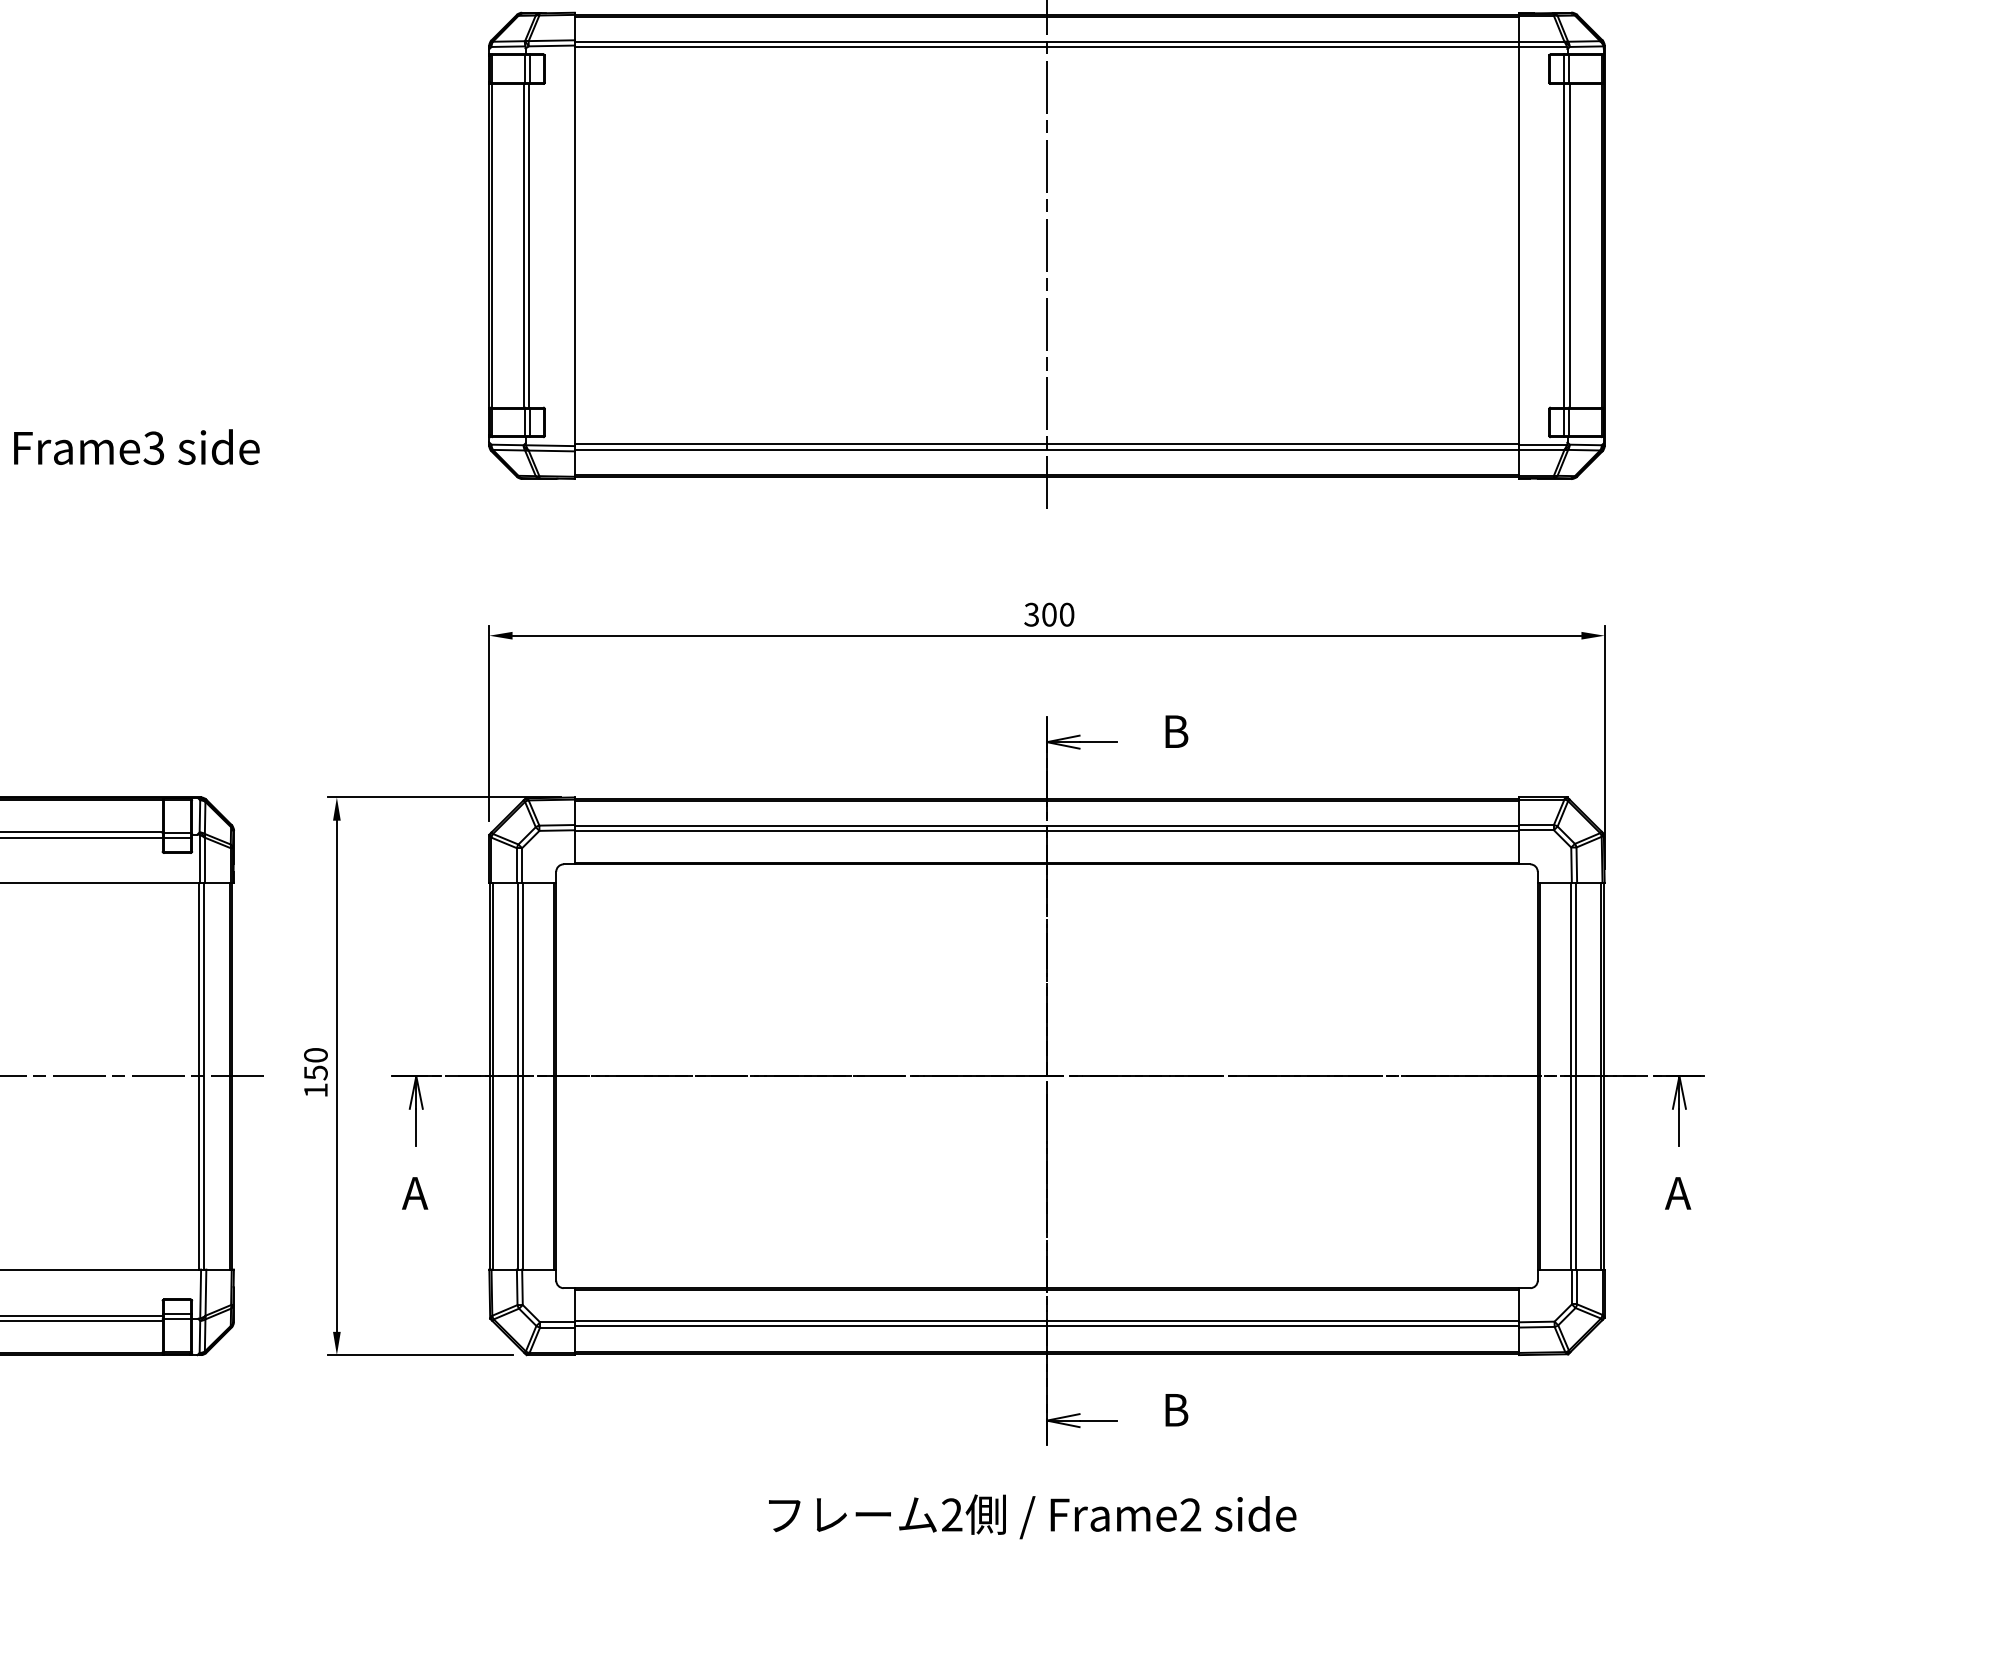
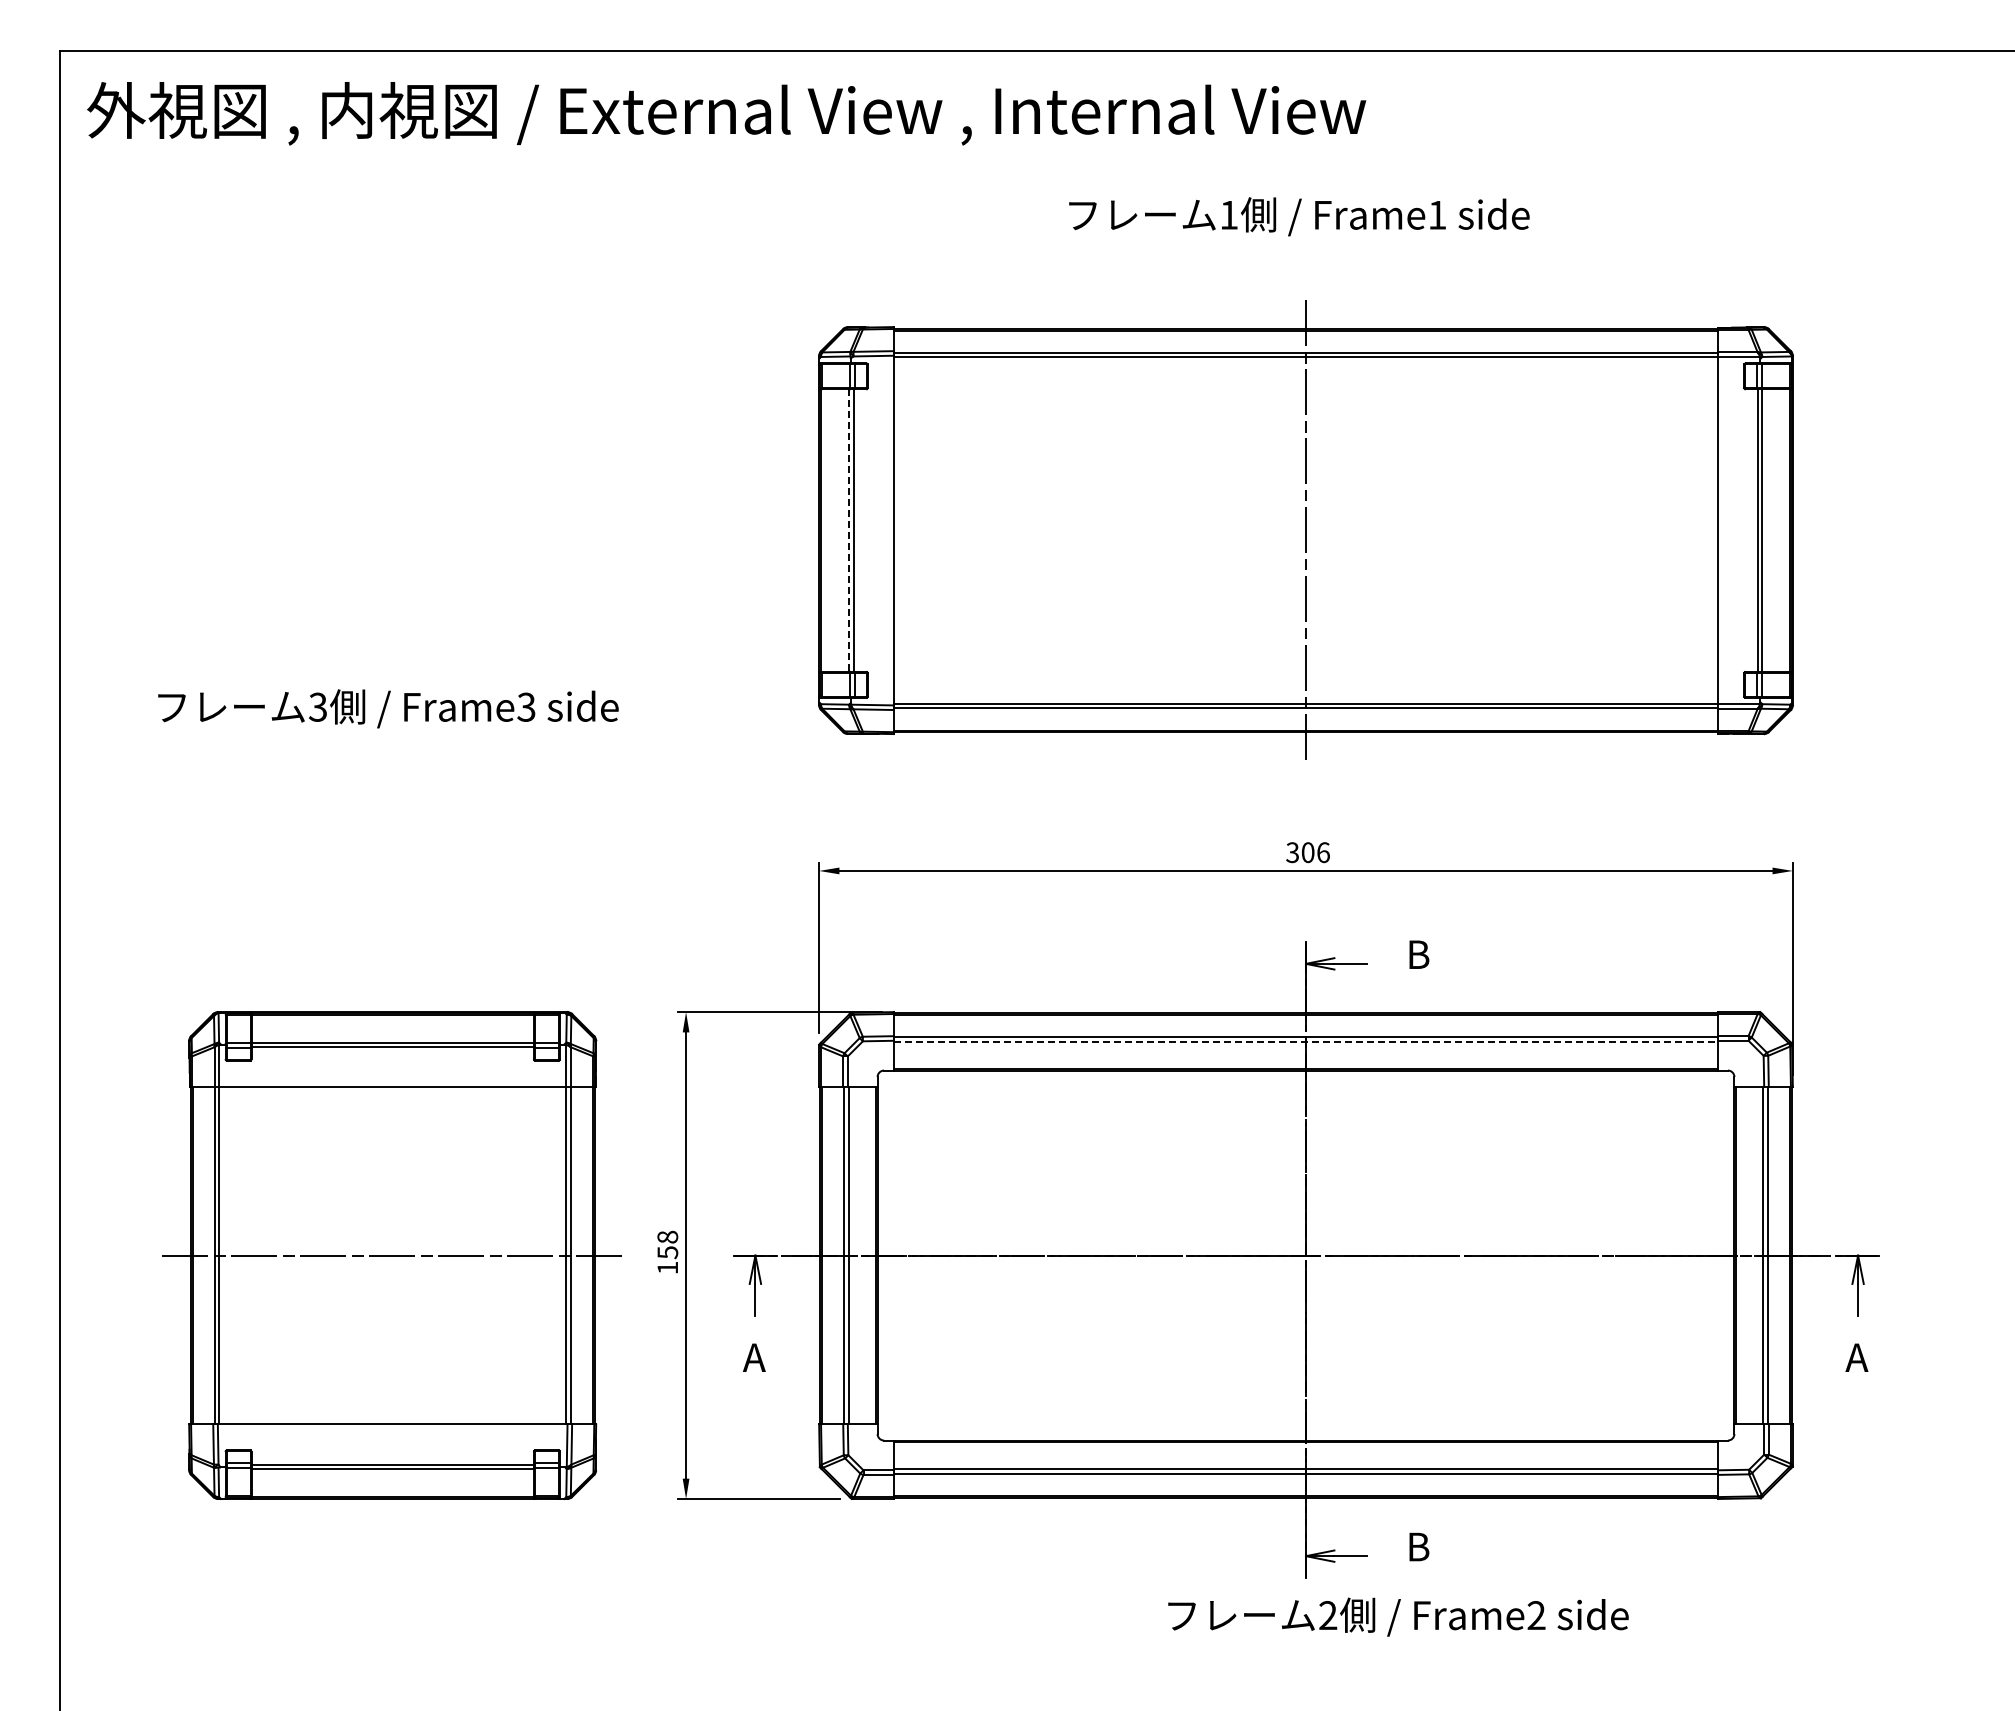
line: (524, 246) -> (849, 531), solid -> dashed
text: (1067, 614) -> (1323, 852), 300 -> 306
line: (1047, 831) -> (1306, 1041), solid -> dashed
text: (315, 1054) -> (667, 1236), 150 -> 158
text: (1032, 1516) -> (1398, 1616), moved

